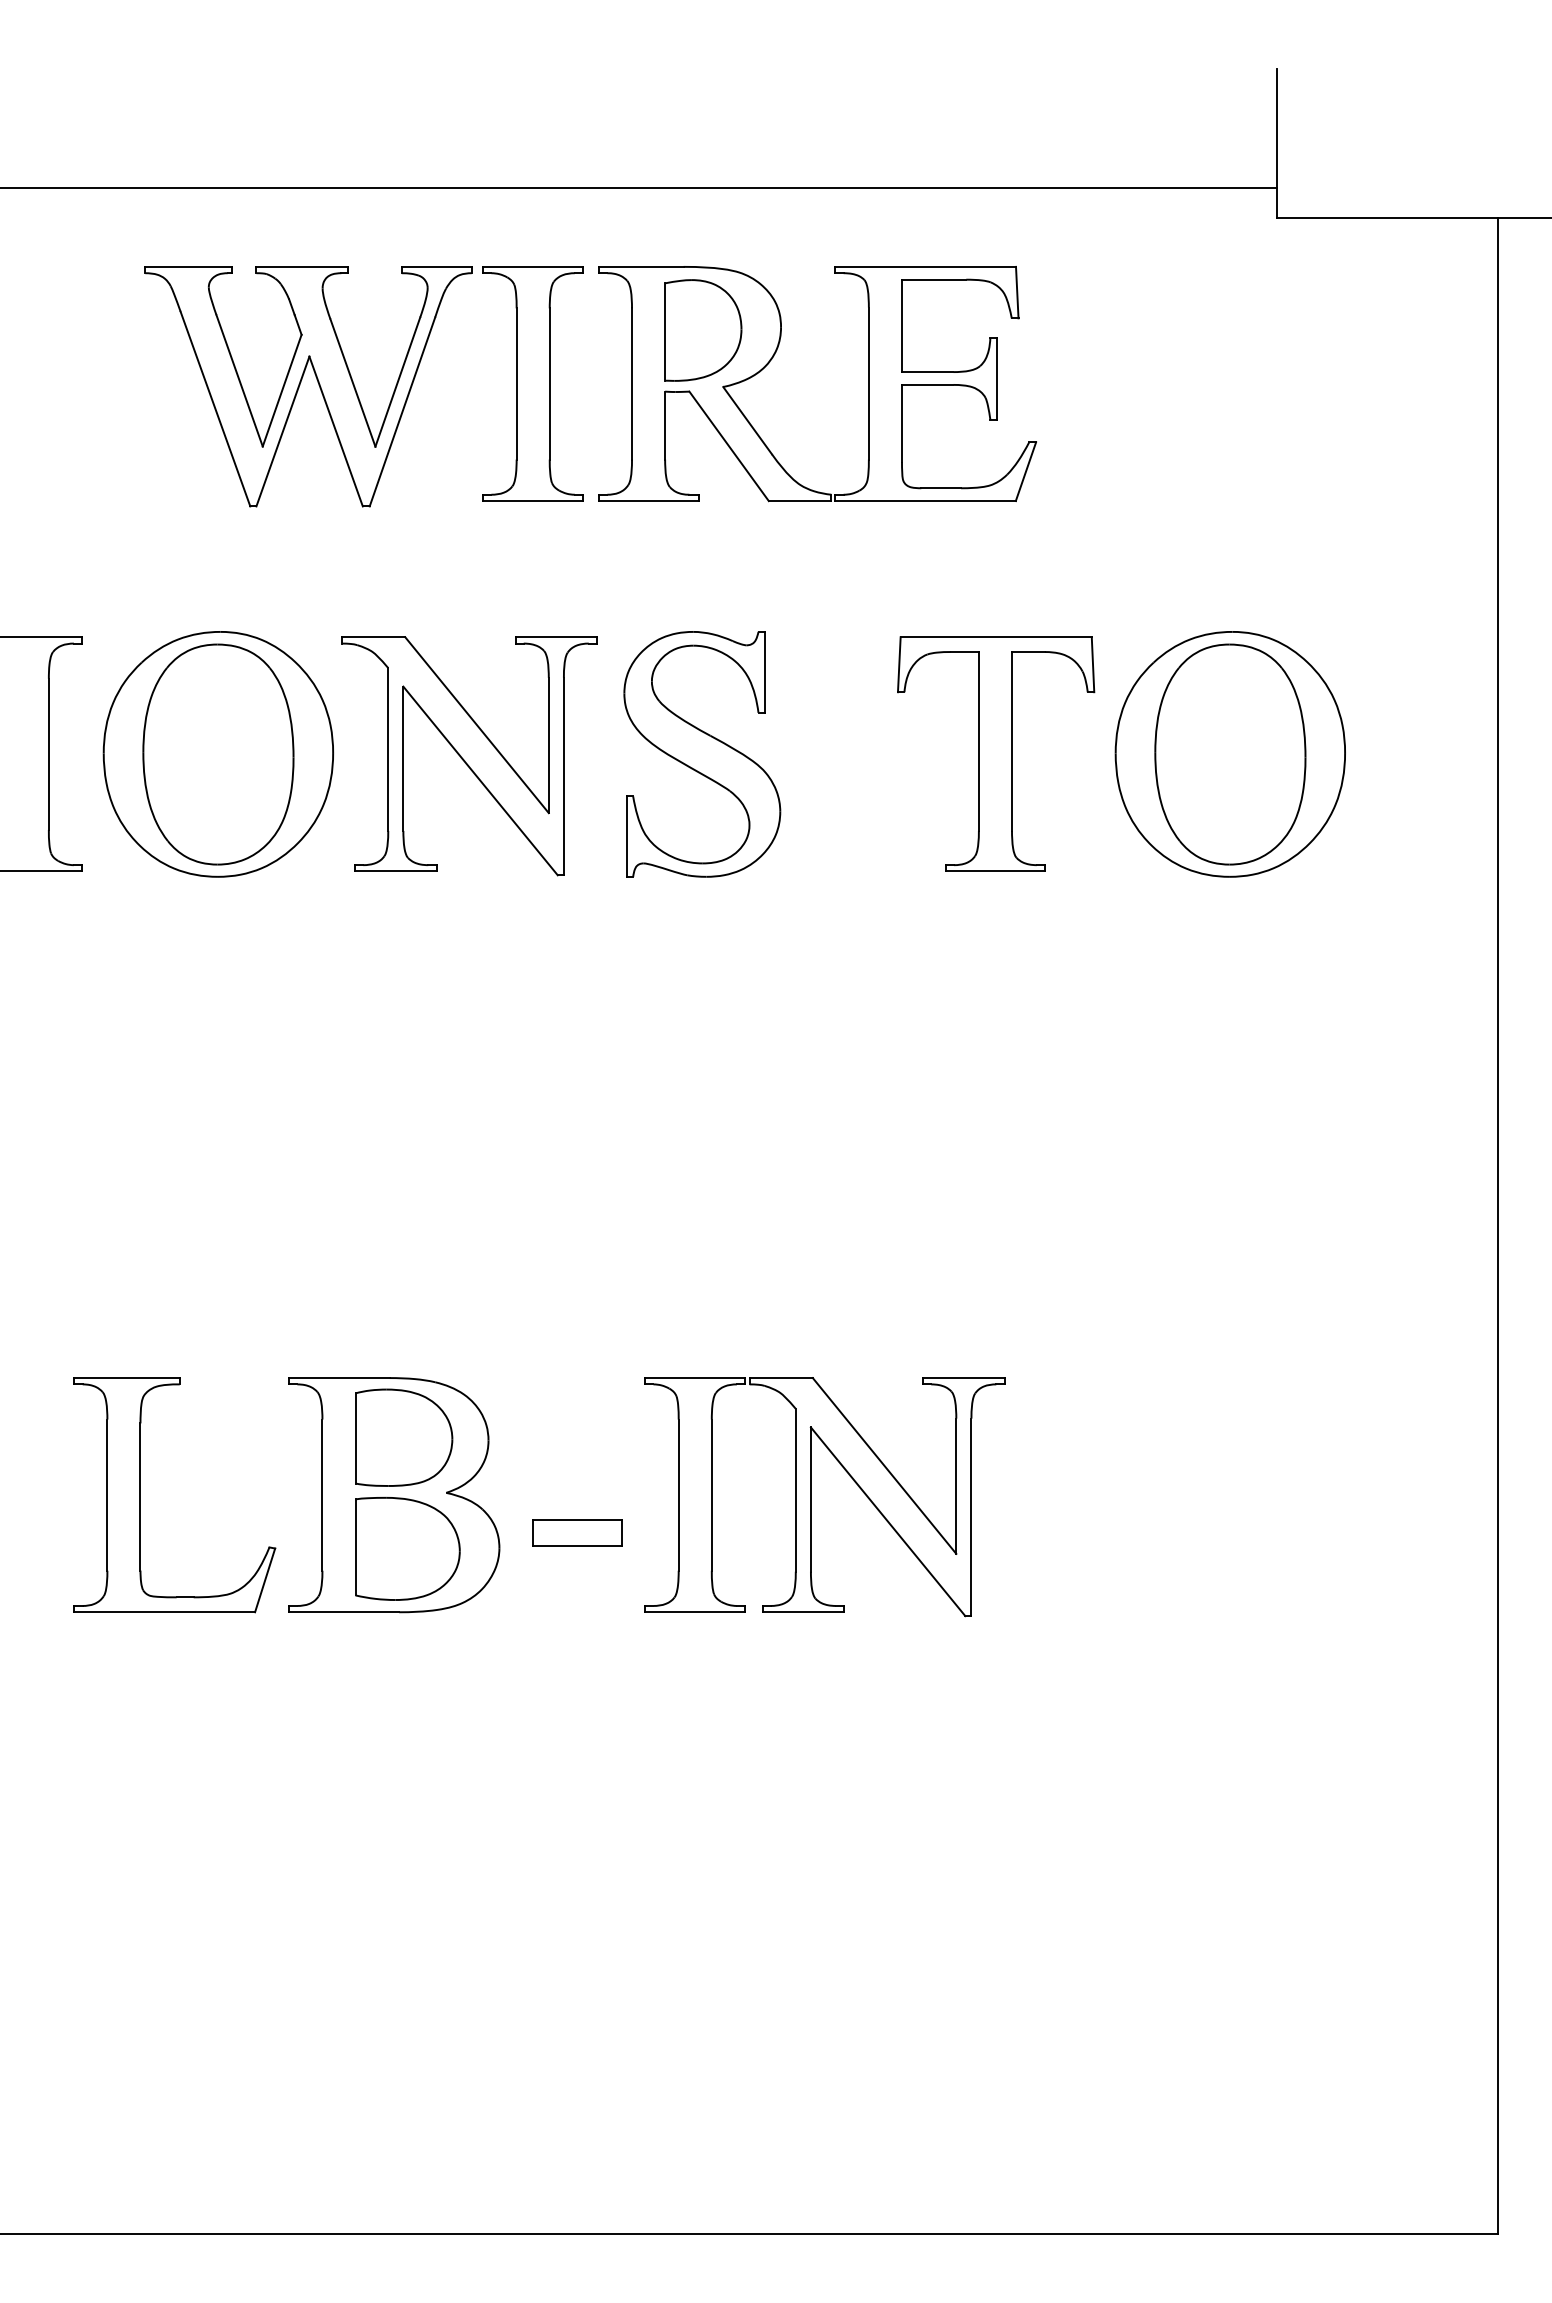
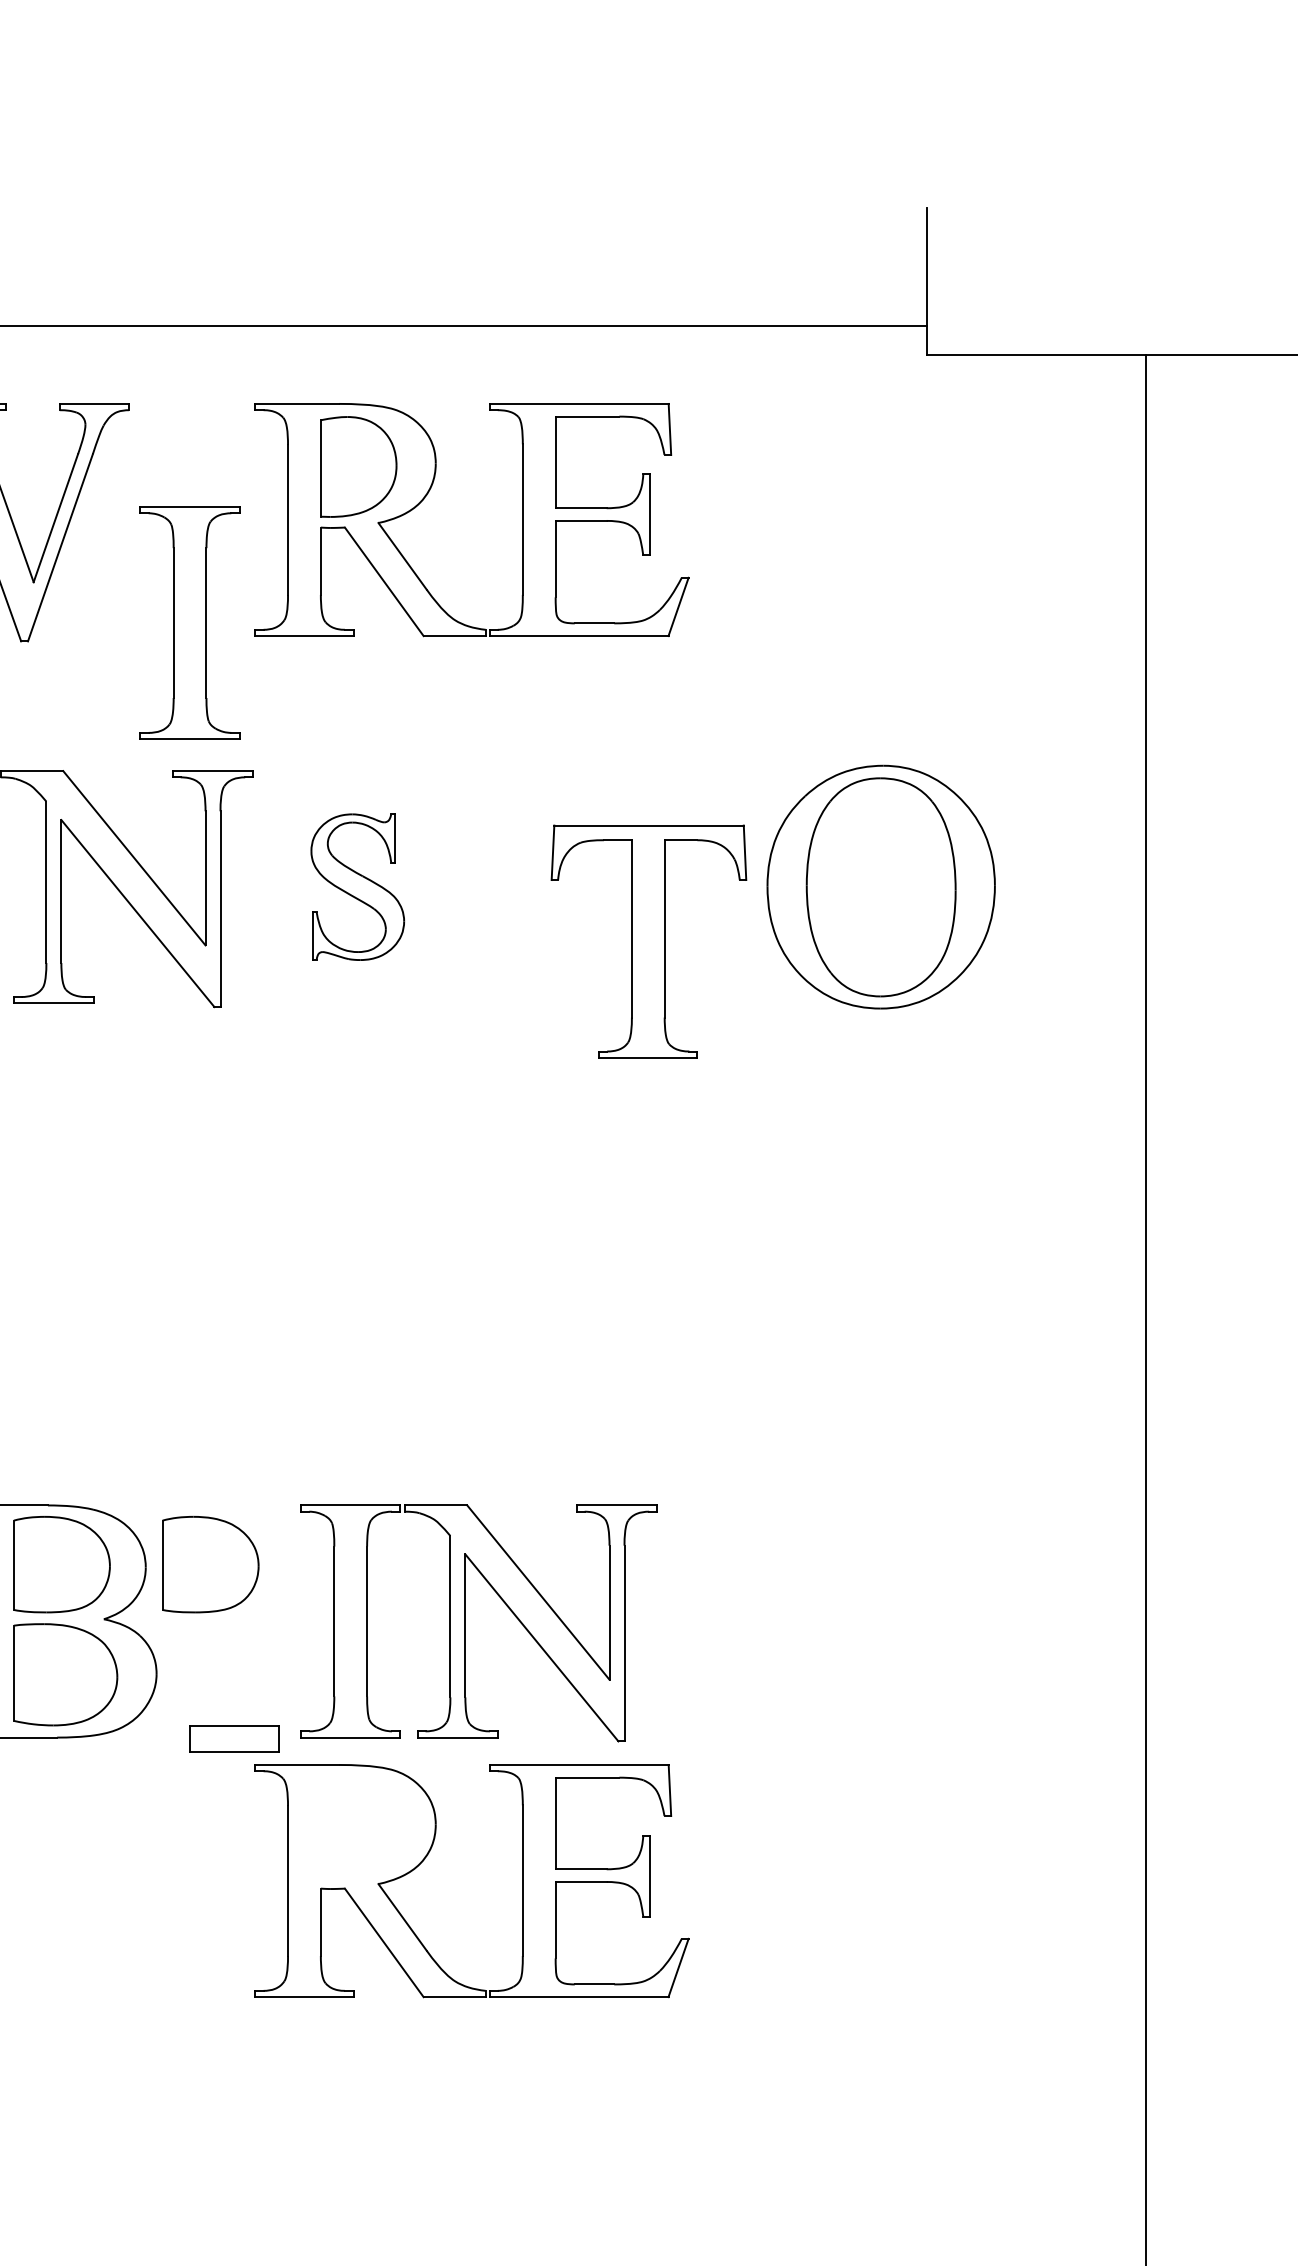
part: (532, 383) -> (189, 622), moved
part: (996, 753) -> (649, 940), moved
part: (702, 754) -> (357, 887), size x0.6
part: (554, 1437) -> (211, 1564), added
part: (577, 1532) -> (233, 1738), moved
part: (868, 1757) -> (522, 1881), added

